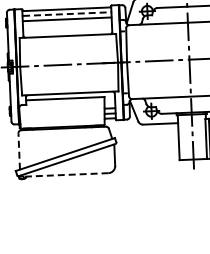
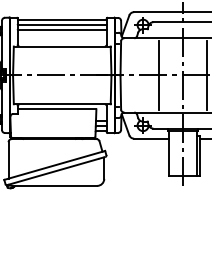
line: (67, 14) -> (62, 24), dashed -> solid
line: (165, 60) -> (159, 75), added
line: (19, 150) -> (8, 159), dashed -> solid
line: (65, 174) -> (54, 185), dashed -> solid

